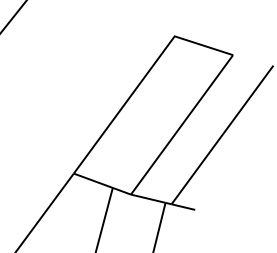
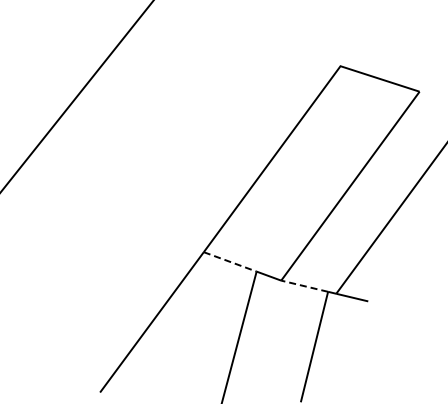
line: (93, 181) -> (230, 262), solid -> dashed
line: (148, 198) -> (304, 286), solid -> dashed

